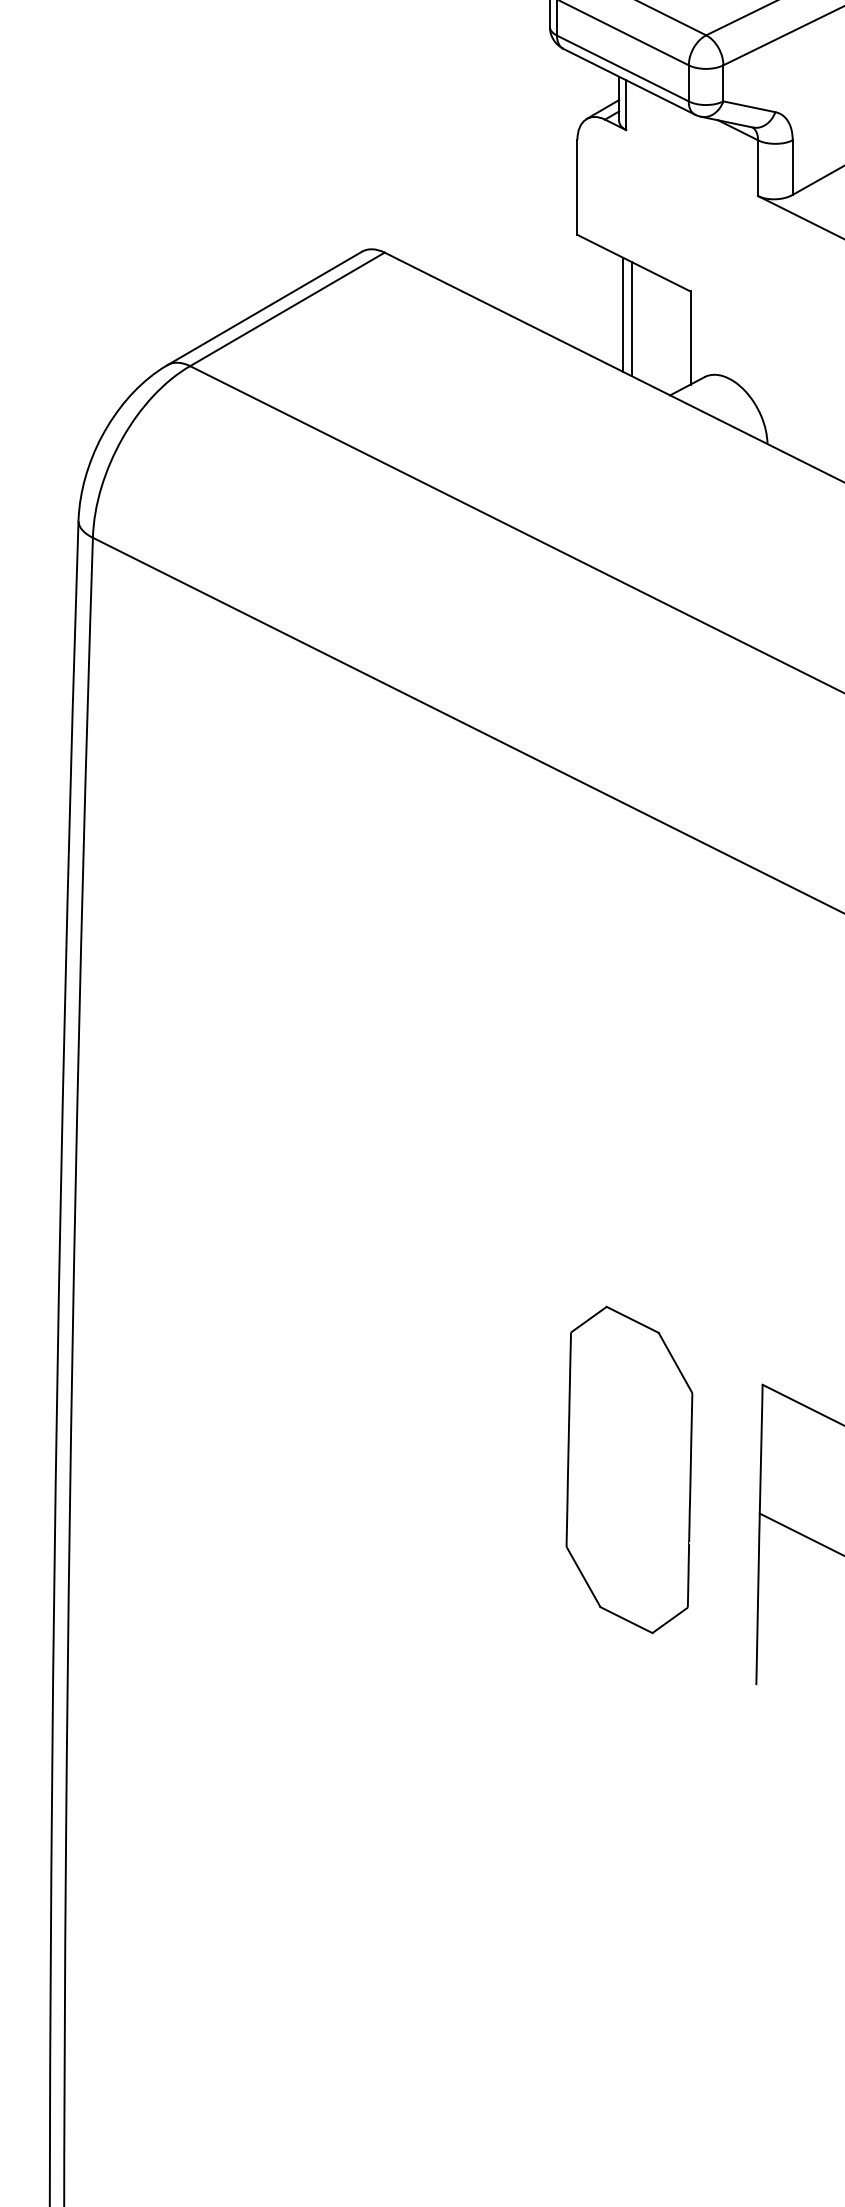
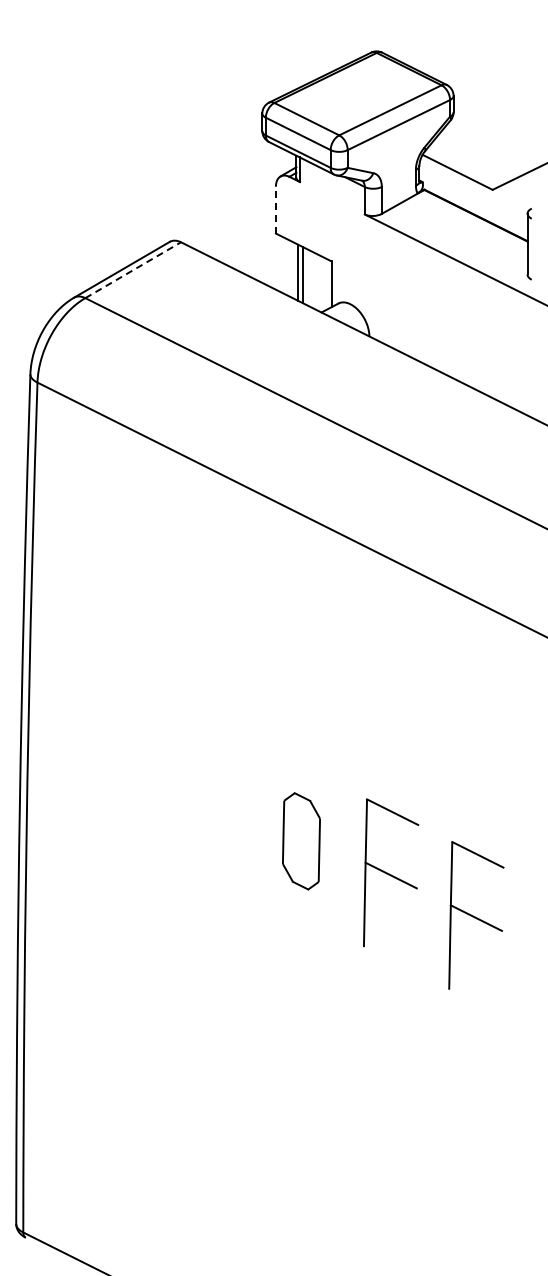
line: (576, 185) -> (275, 209), solid -> dashed
line: (288, 307) -> (133, 269), solid -> dashed
part: (629, 1470) -> (301, 841), size x0.6

